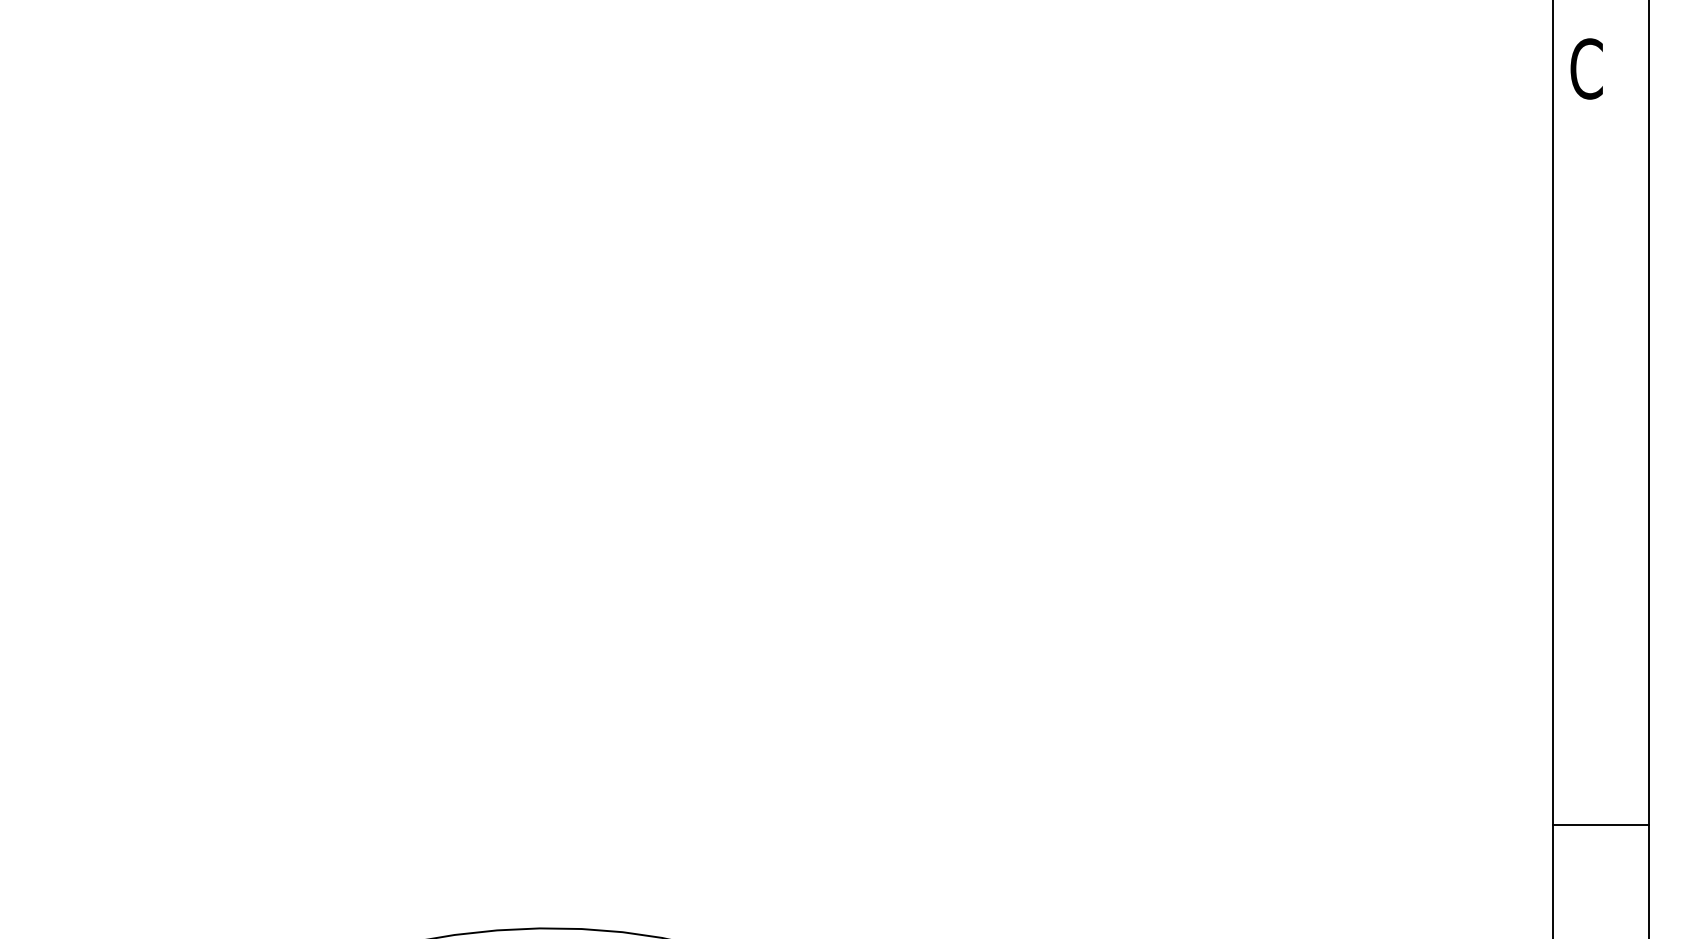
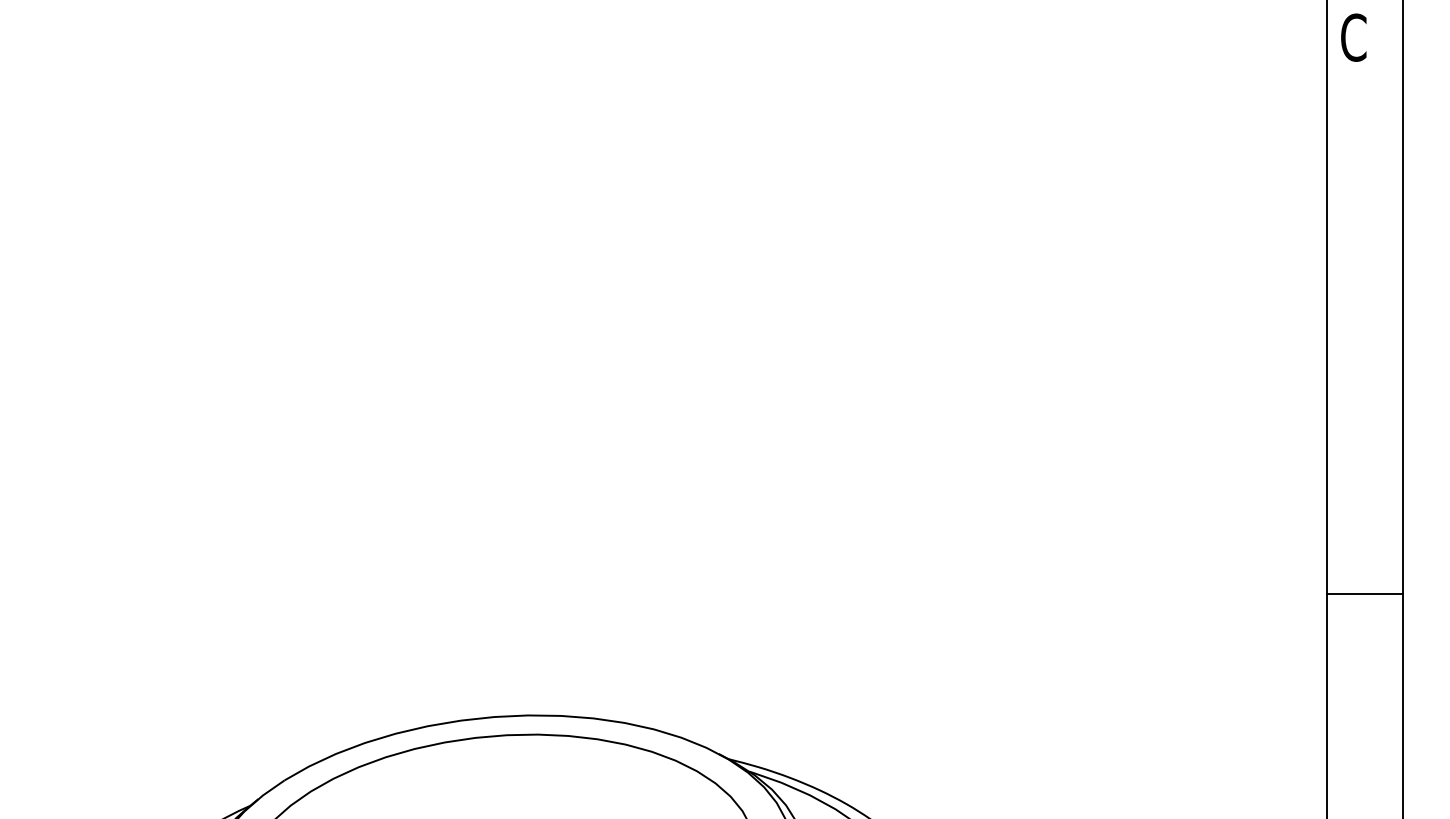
line: (1601, 824) -> (1365, 593), moved

